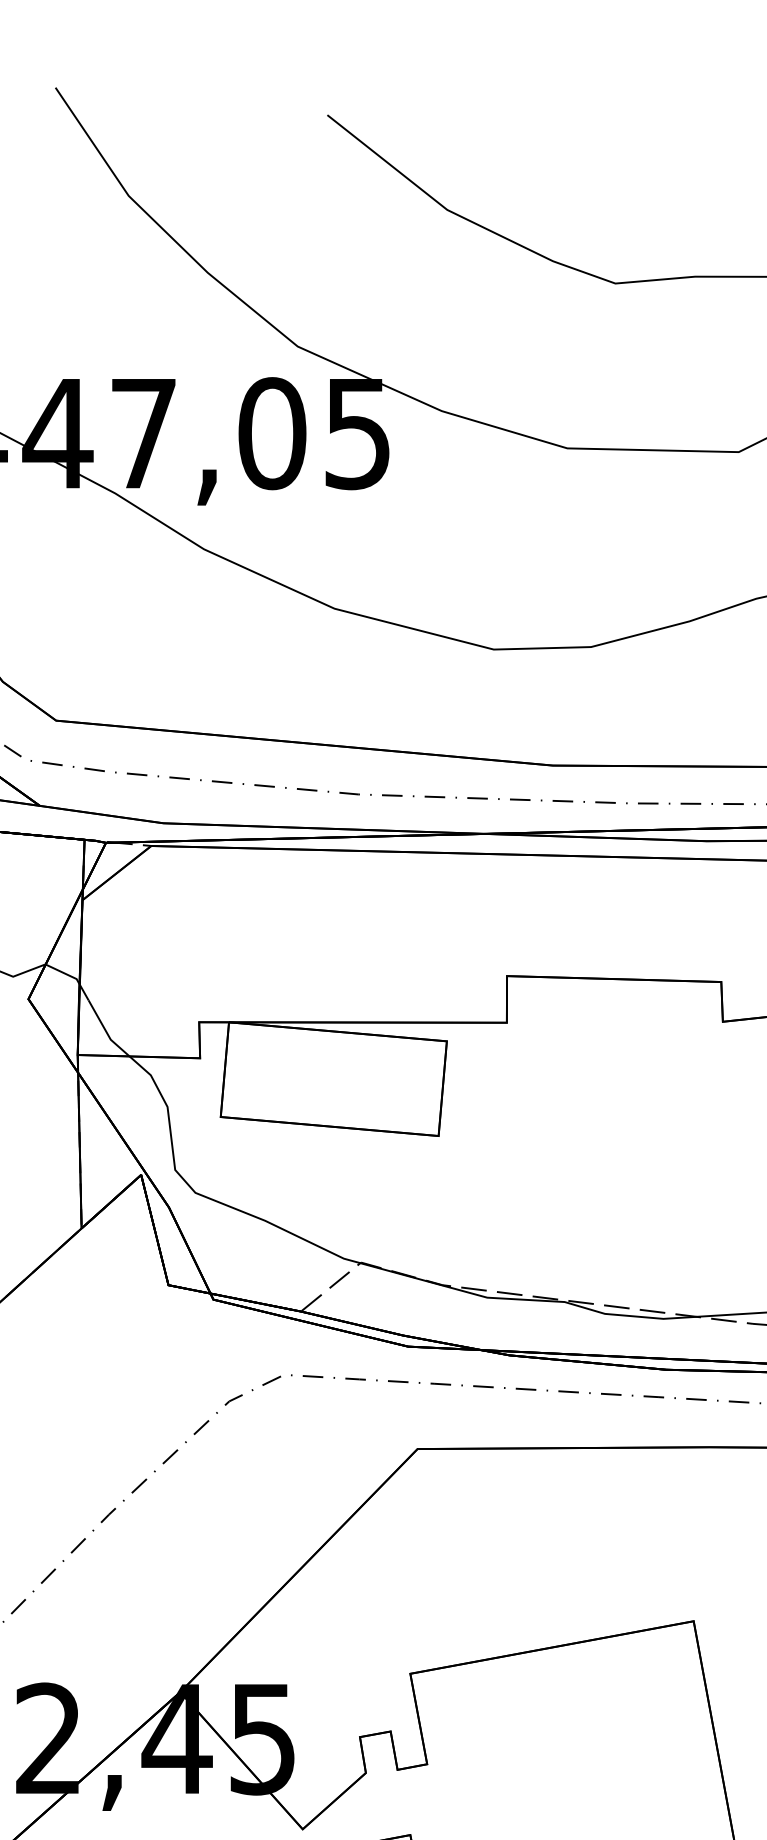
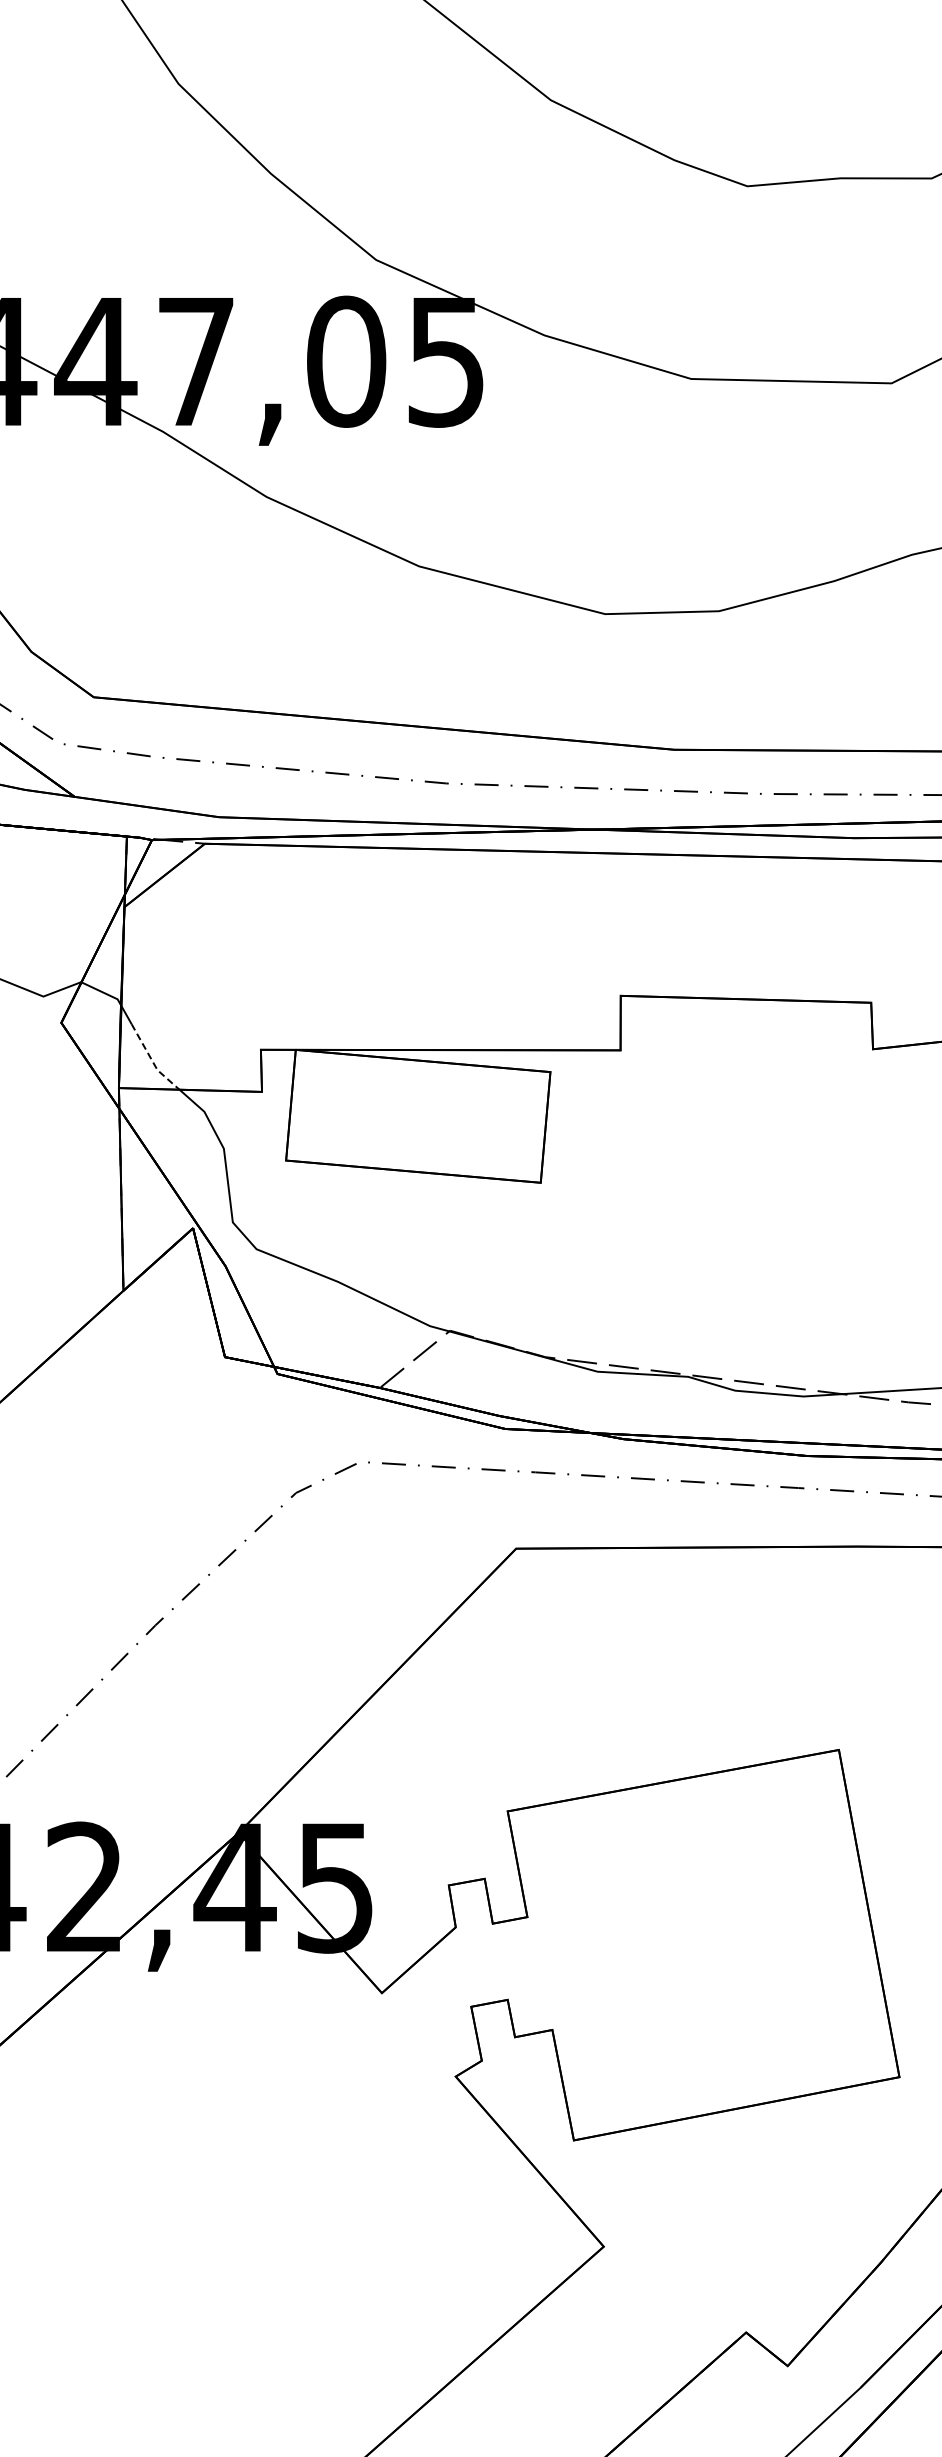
line: (106, 1031) -> (152, 1060), solid -> dashed

